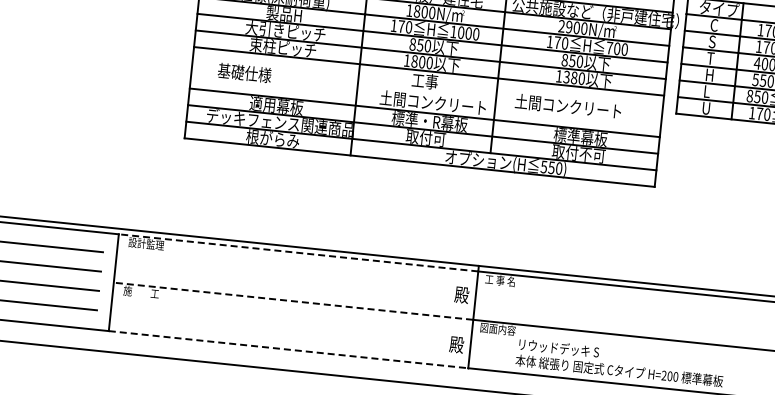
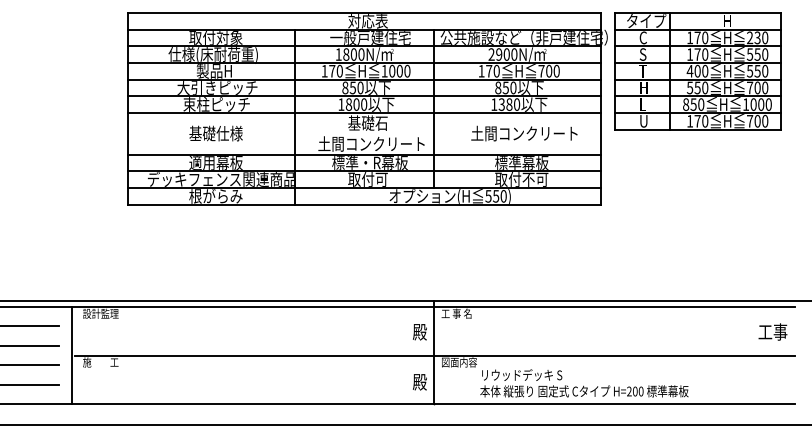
text: (244, 72) -> (215, 133), moved
text: (431, 81) -> (367, 122), 工事 -> 基礎石
text: (568, 106) -> (524, 133), moved
line: (298, 252) -> (253, 306), dashed -> solid
line: (294, 301) -> (254, 355), dashed -> solid
line: (288, 349) -> (253, 404), dashed -> solid

